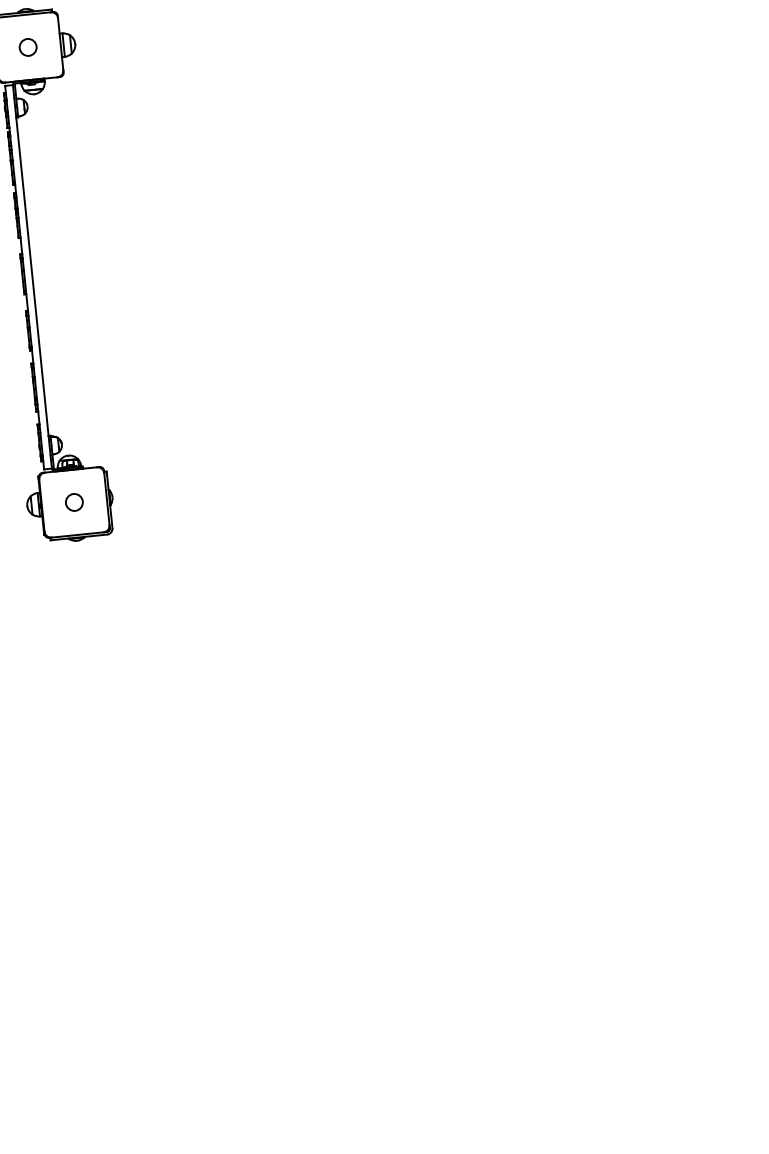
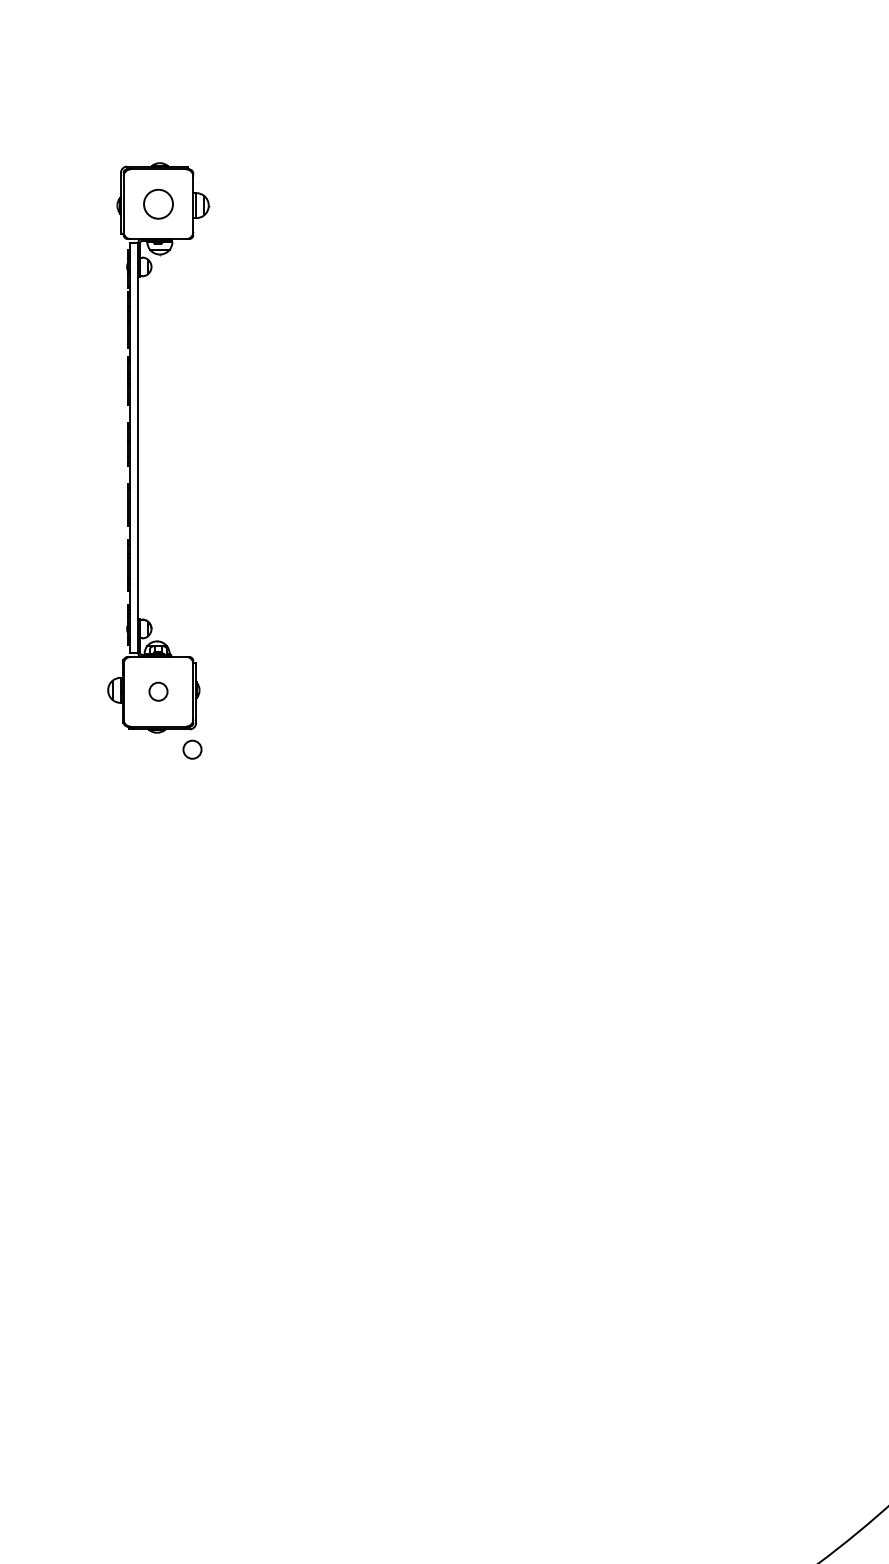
circle: (28, 47) -> (158, 204), size x1.6
circle: (111, 553) -> (192, 749), added

